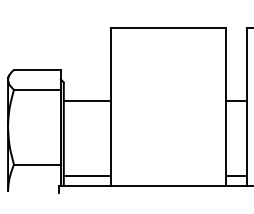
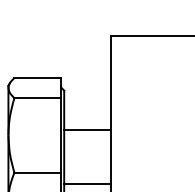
line: (87, 100) -> (87, 129), moved

